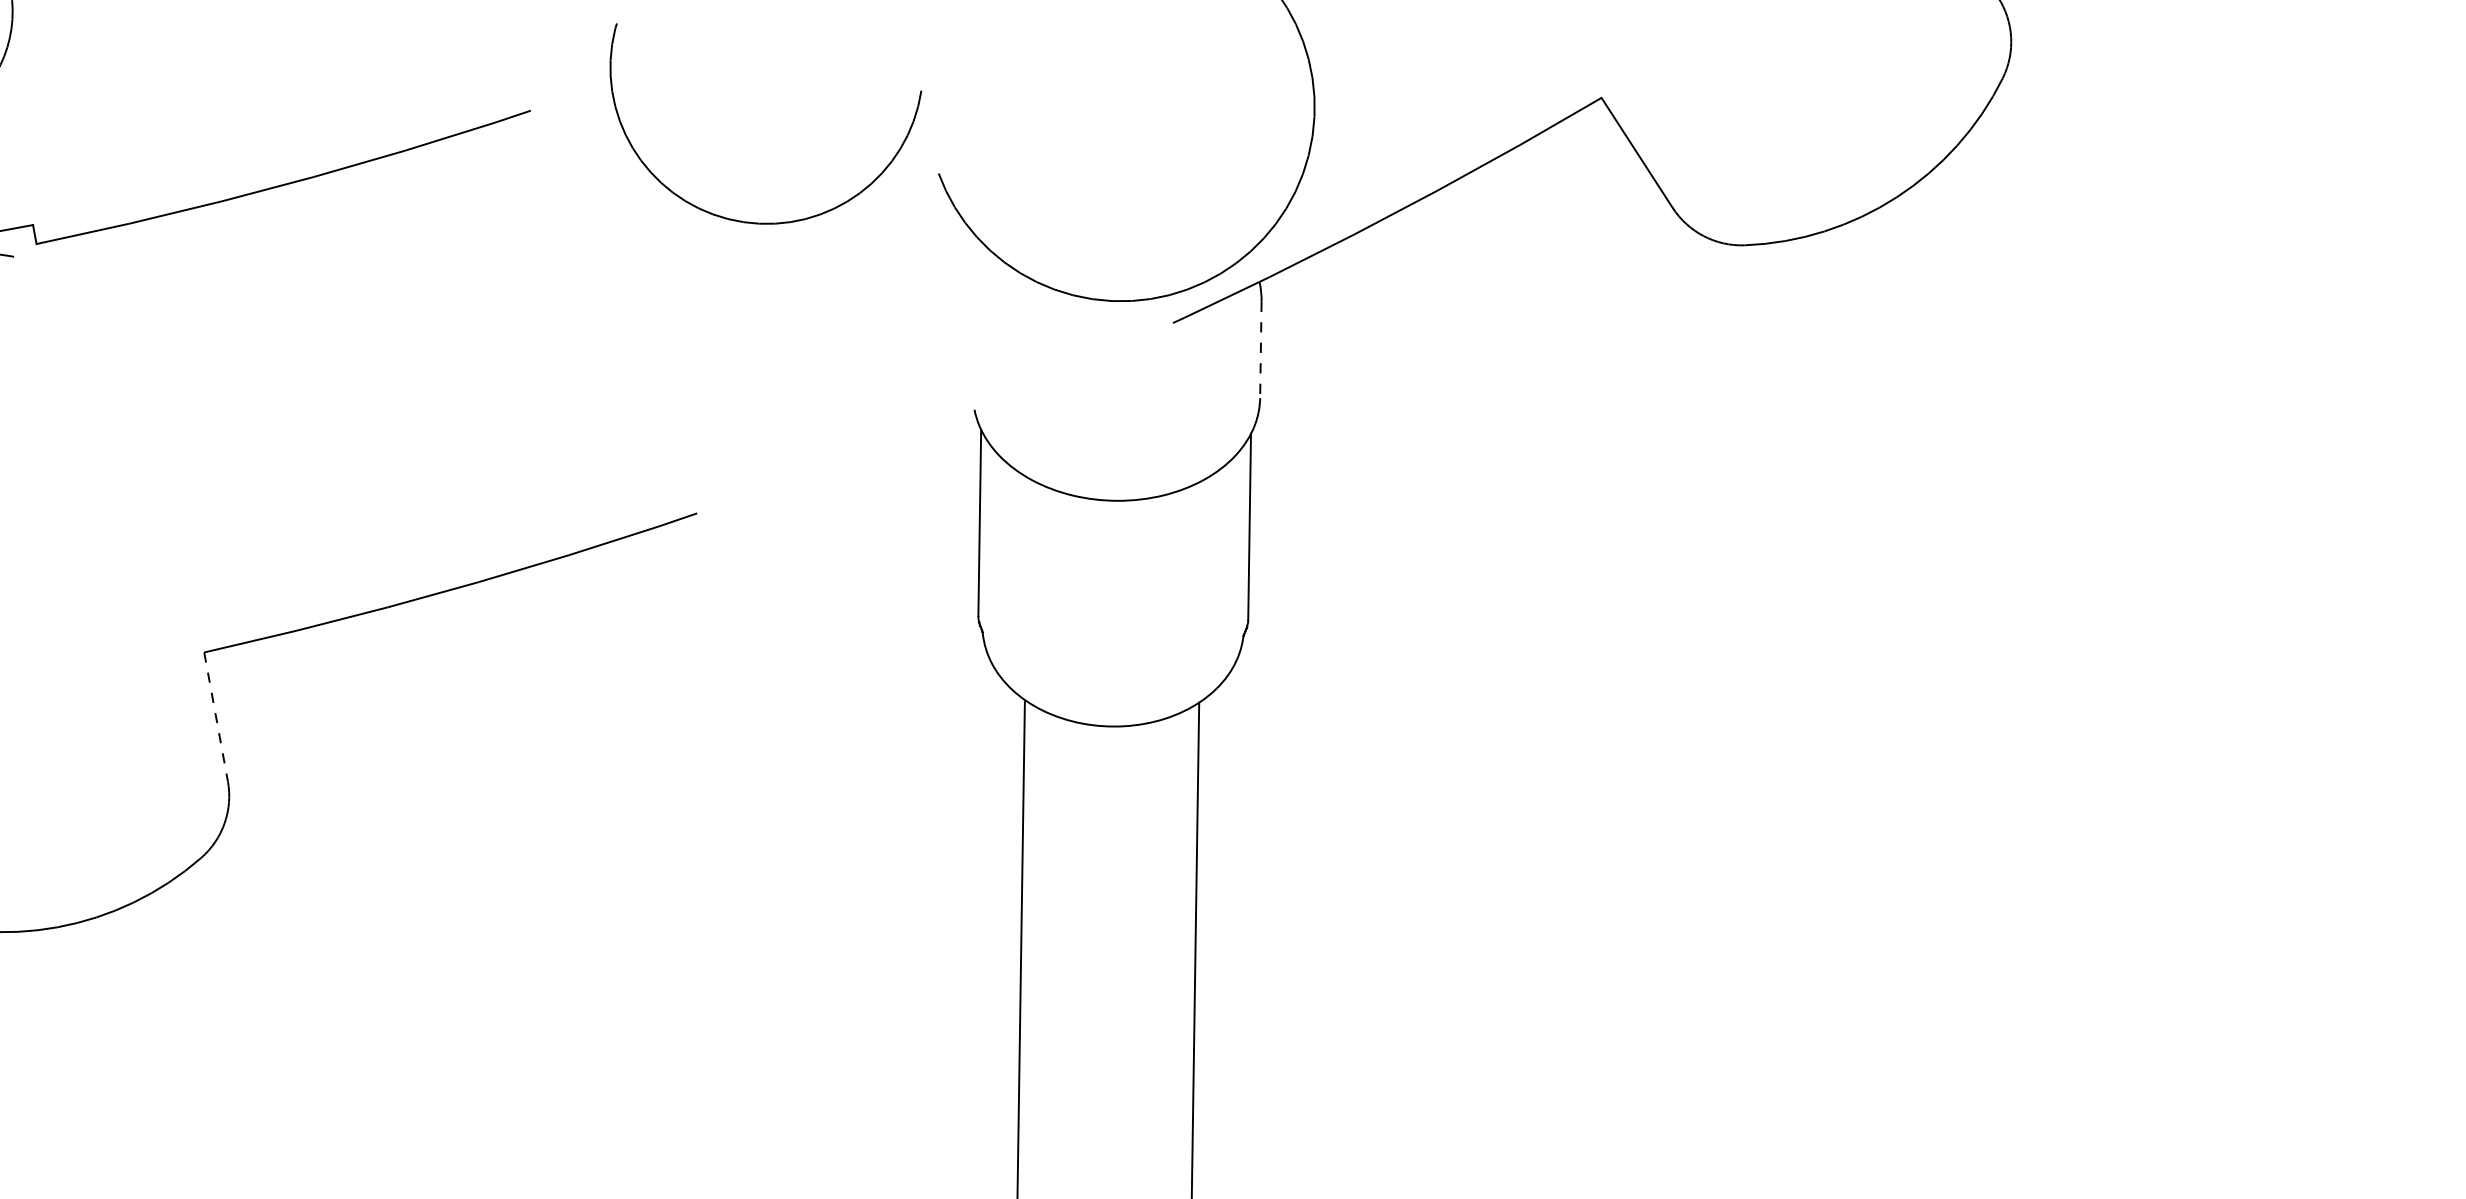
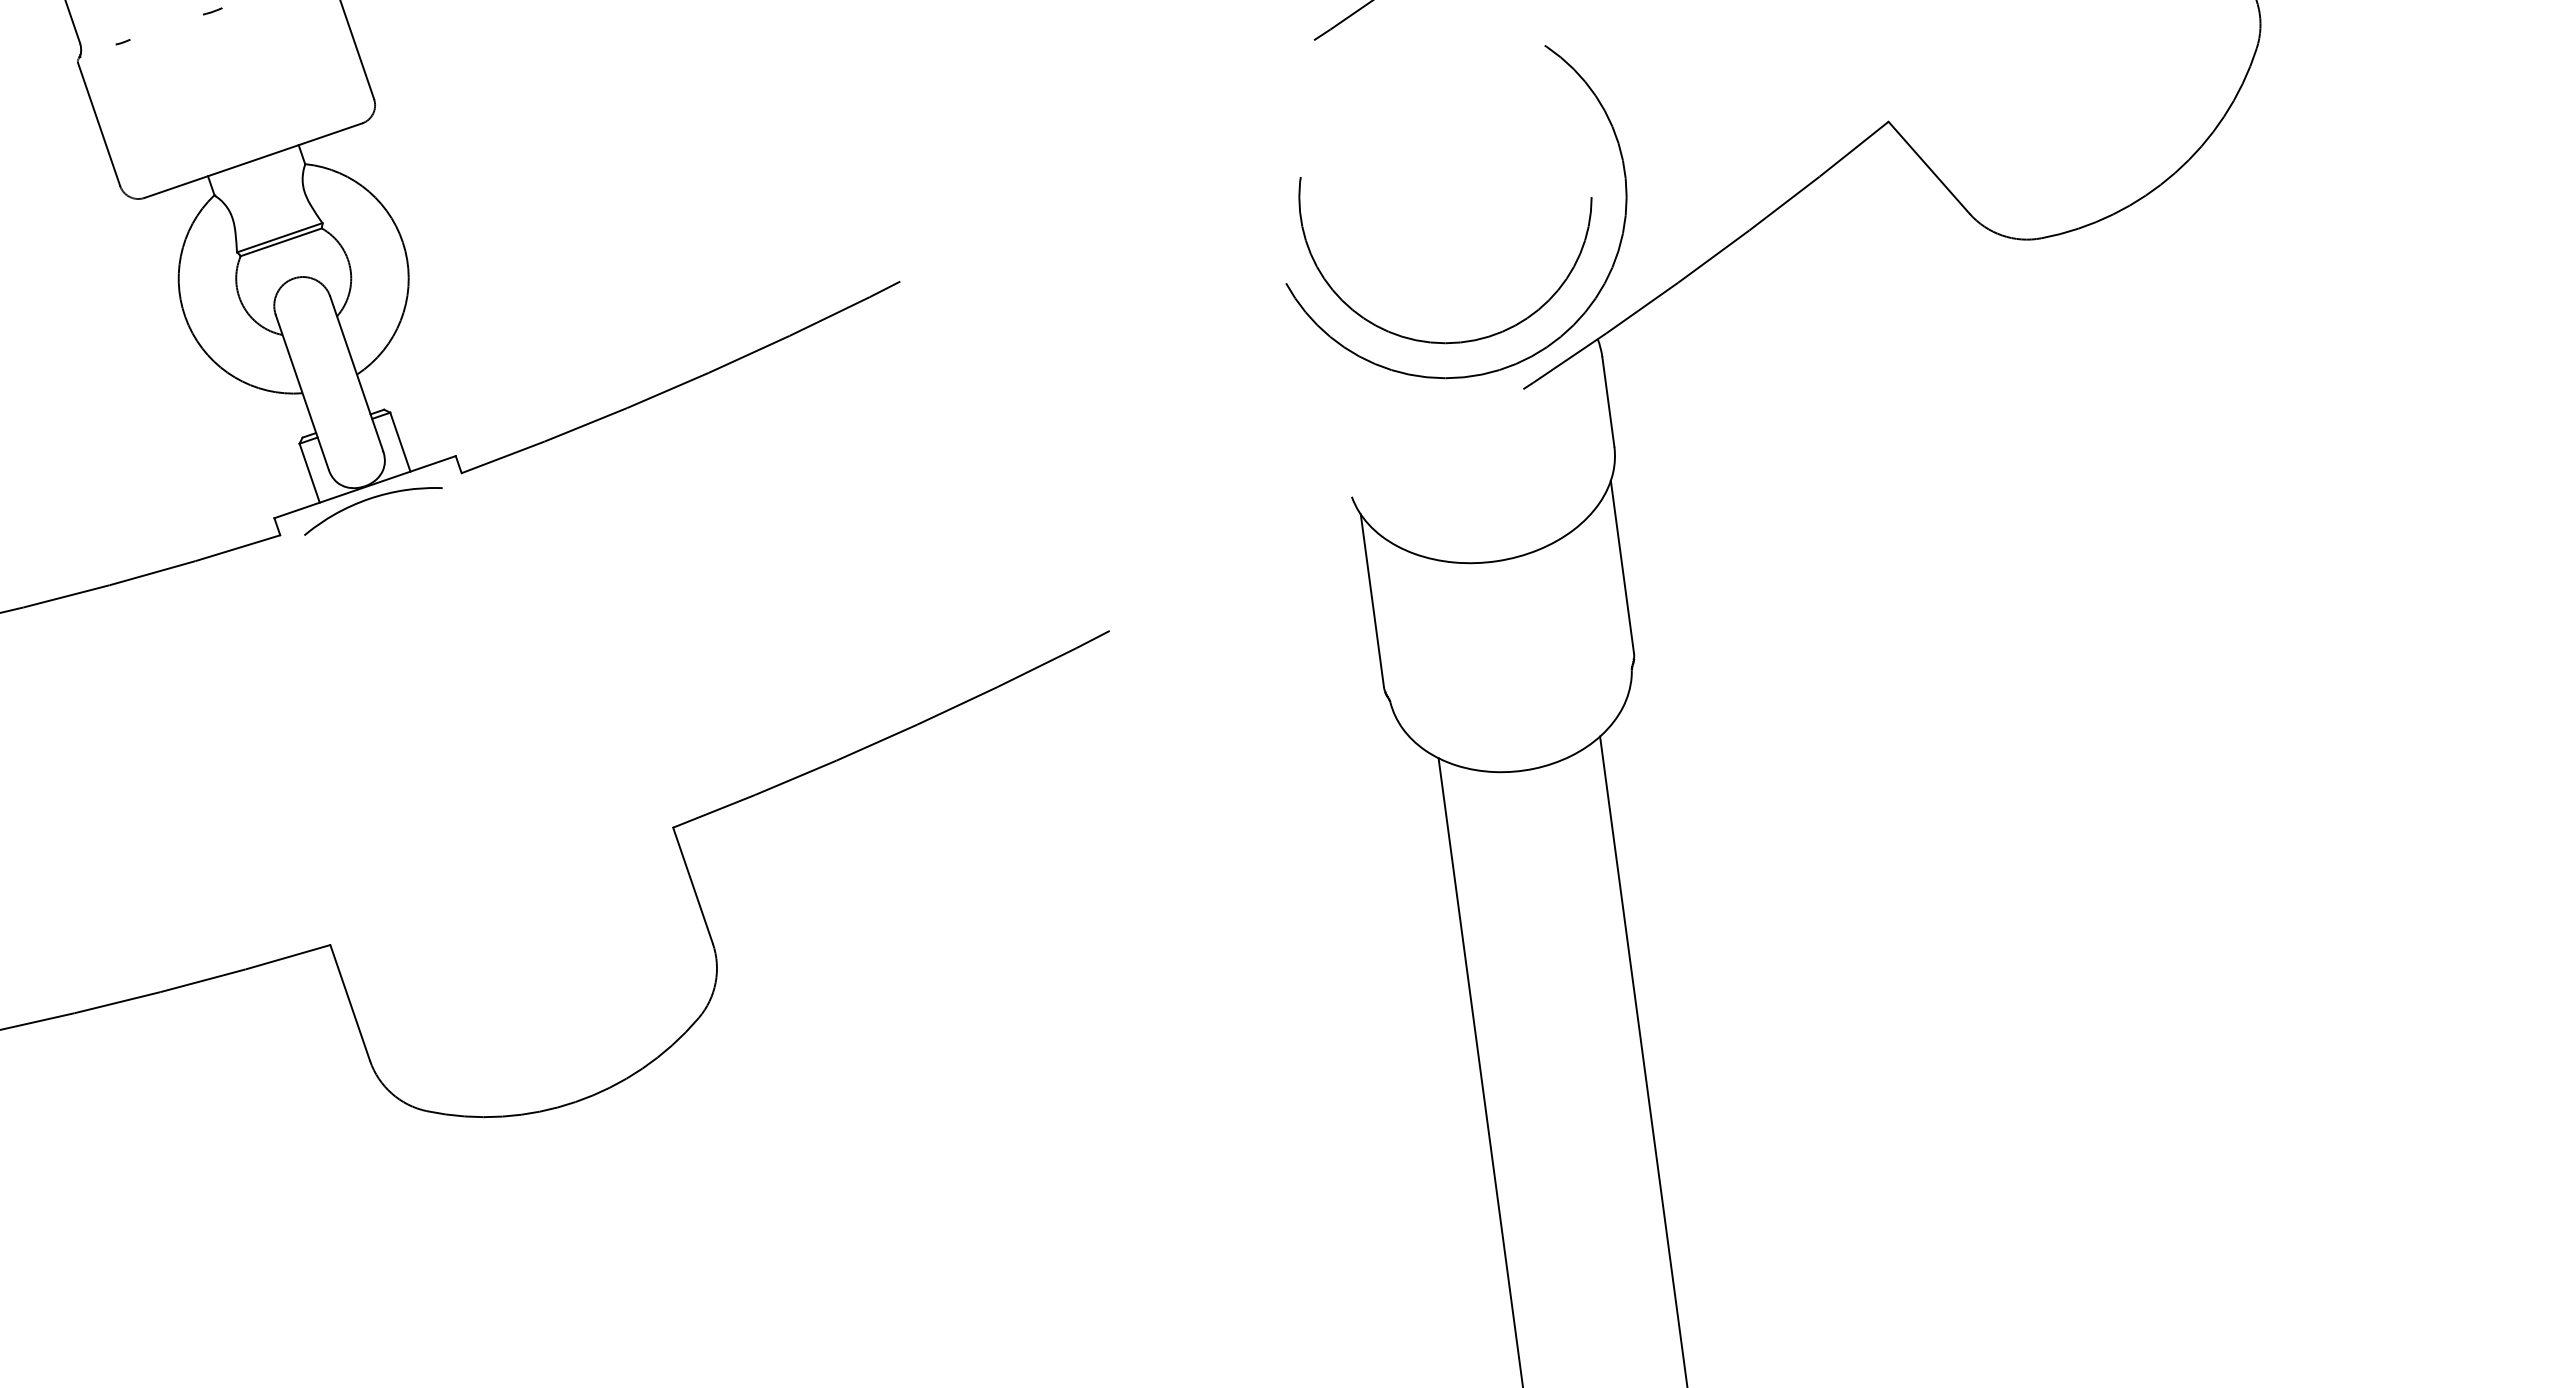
circle: (756, 134) -> (1445, 260), moved
line: (1260, 350) -> (1608, 402), dashed -> solid
line: (216, 717) -> (693, 886), dashed -> solid

